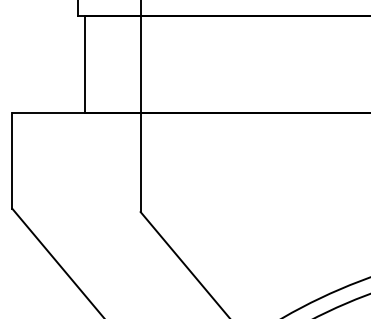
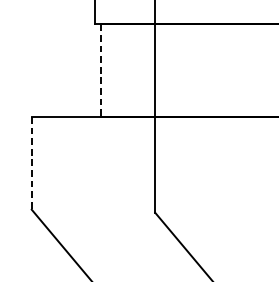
line: (84, 65) -> (101, 71), solid -> dashed
line: (12, 161) -> (31, 164), solid -> dashed

